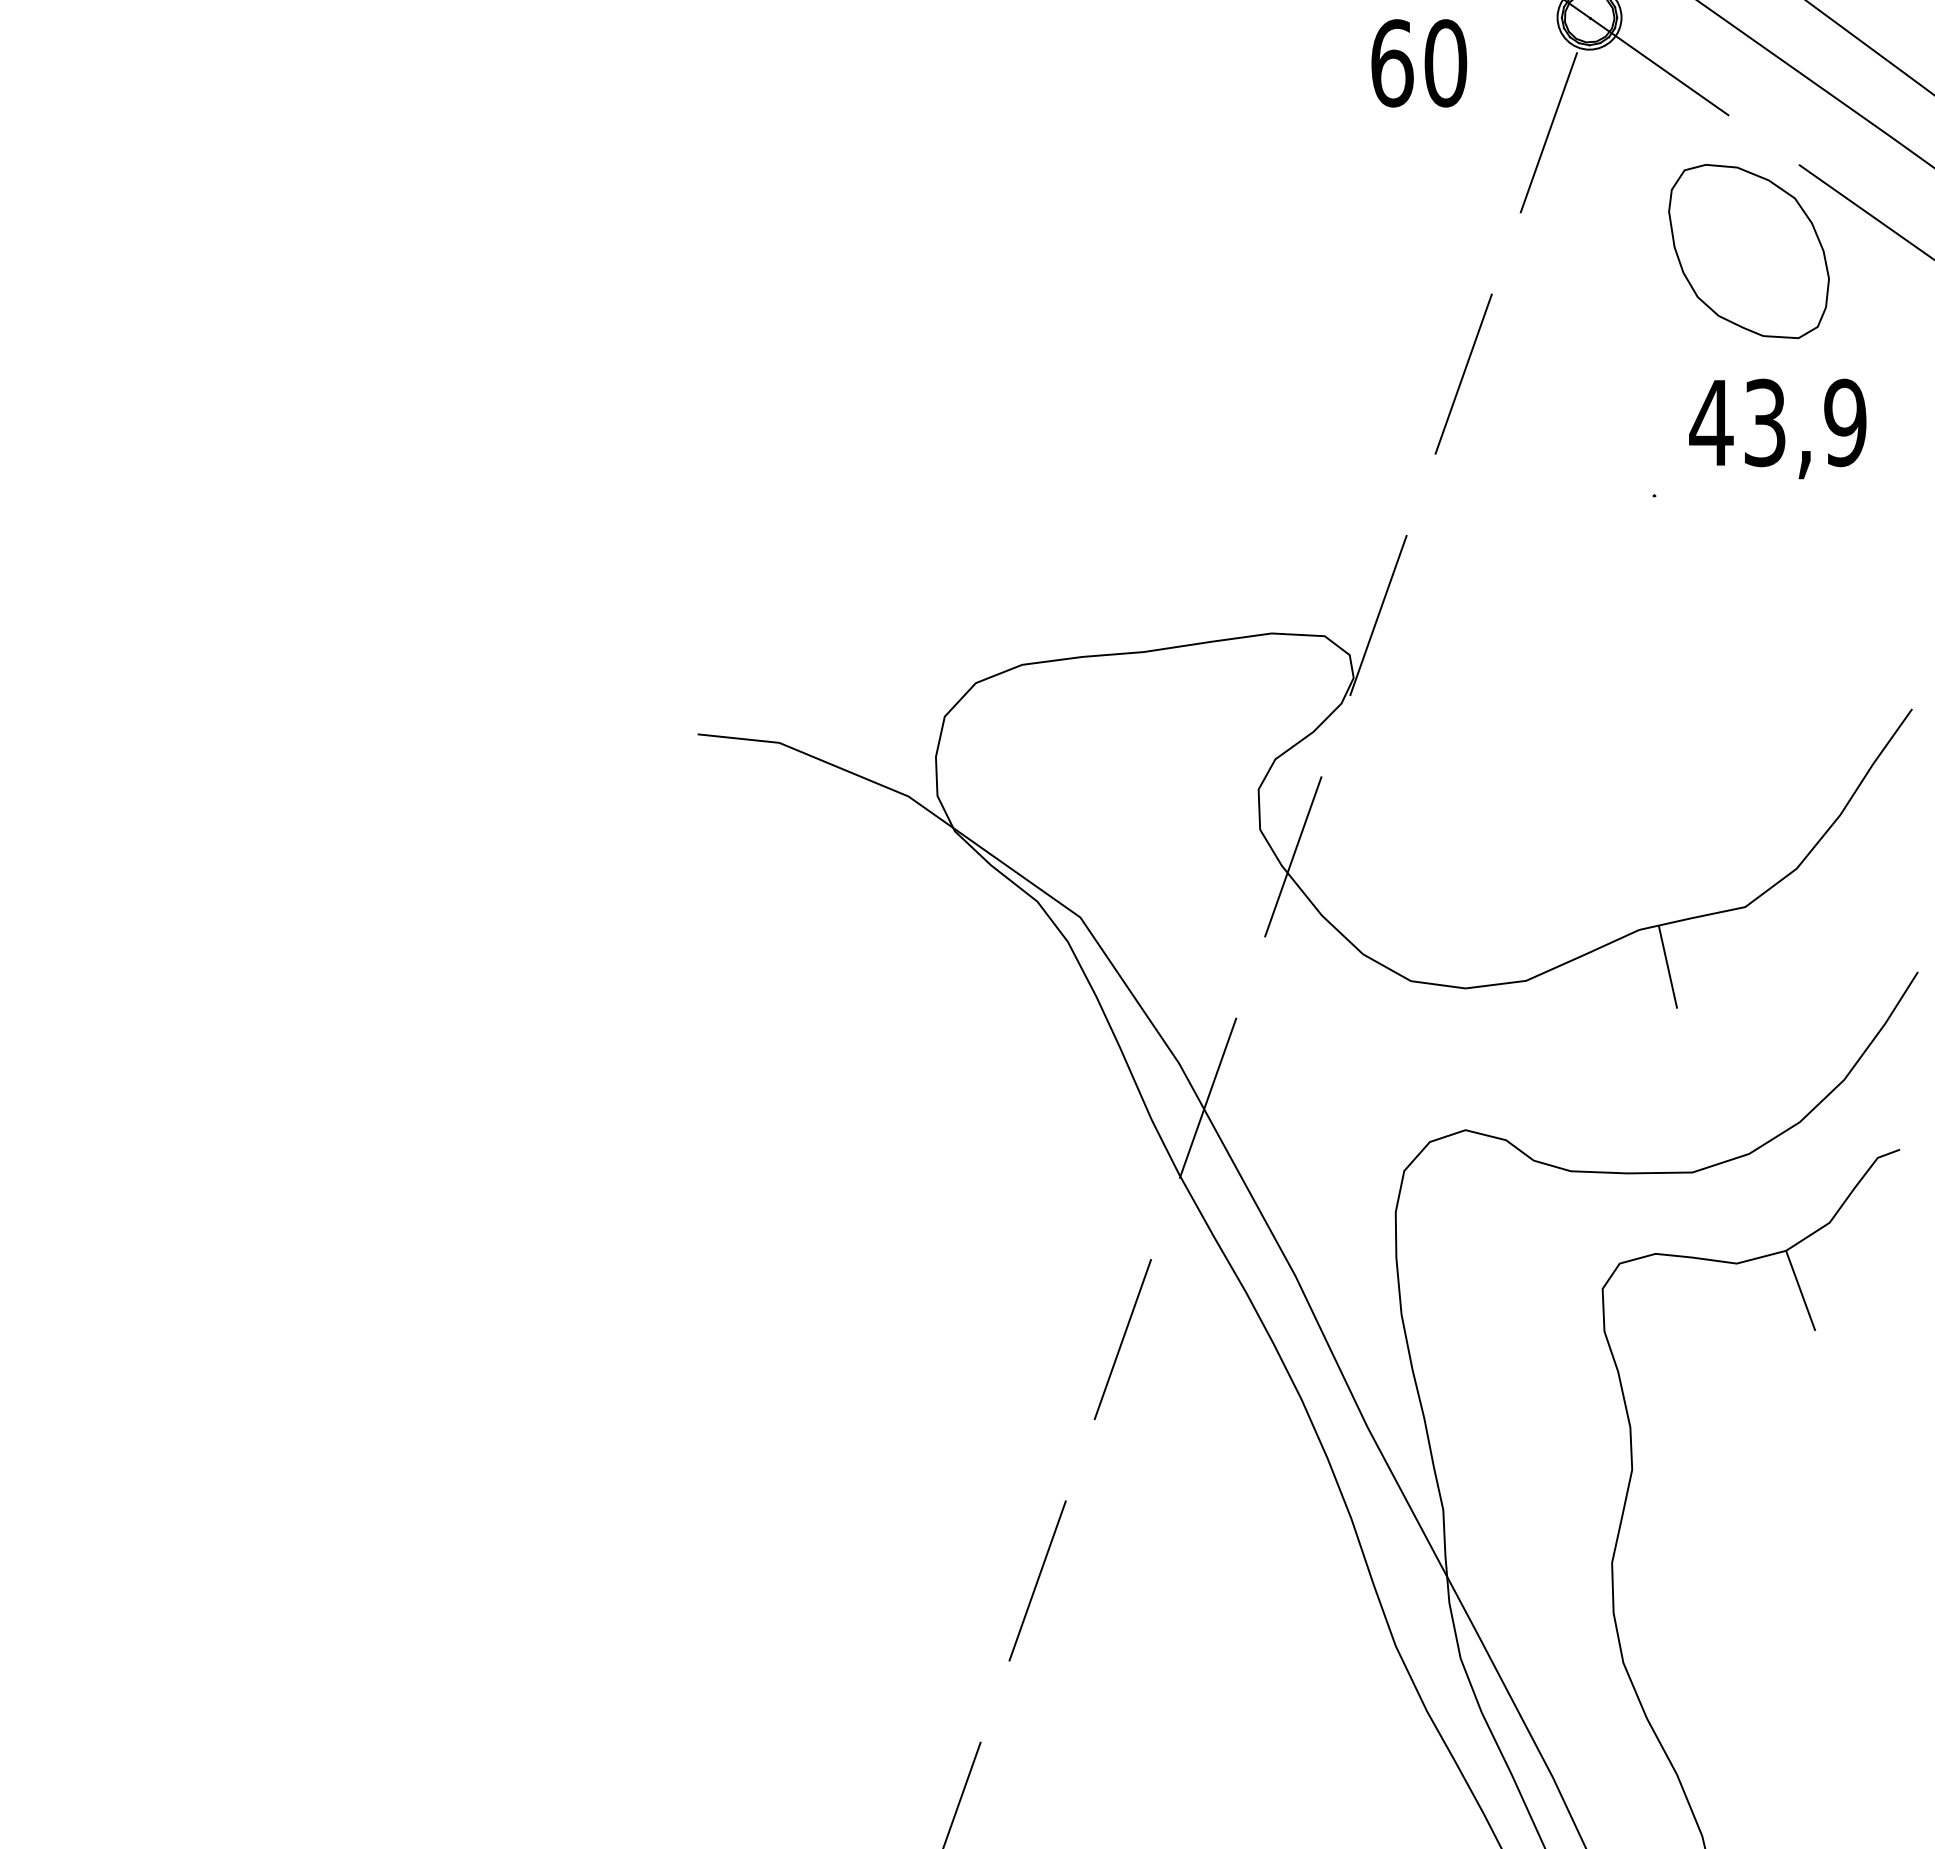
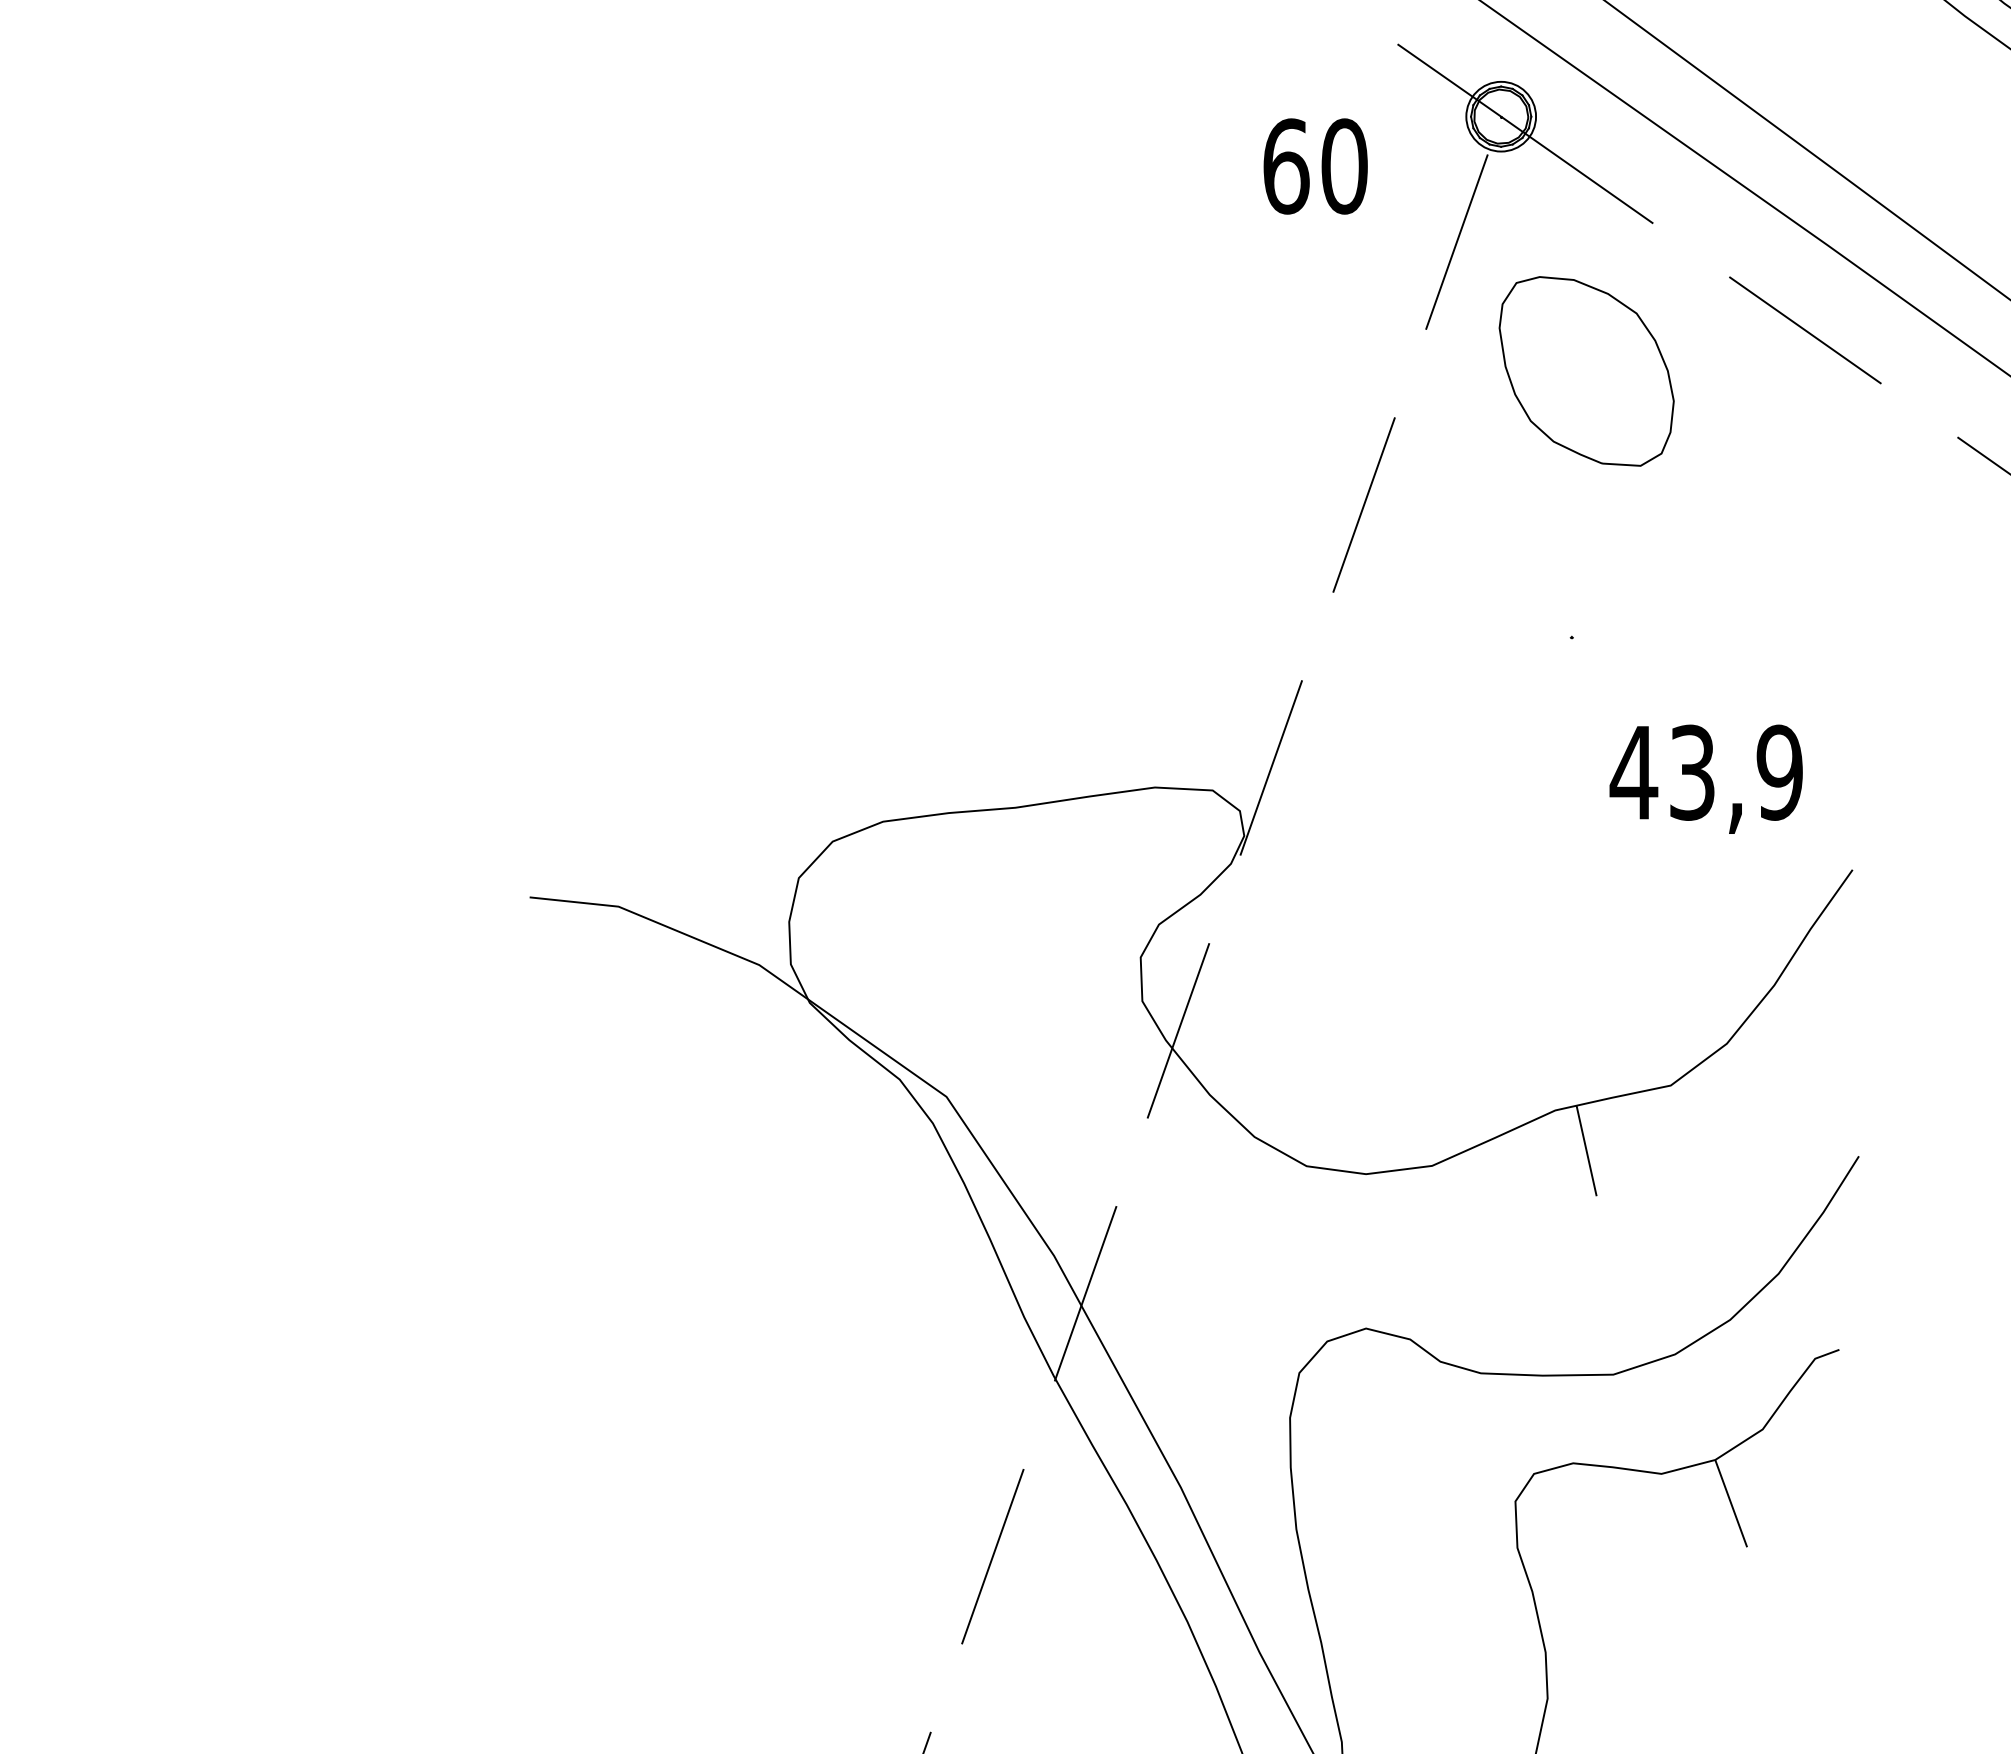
part: (1748, 251) -> (1586, 371), moved
text: (1777, 428) -> (1705, 778), moved

